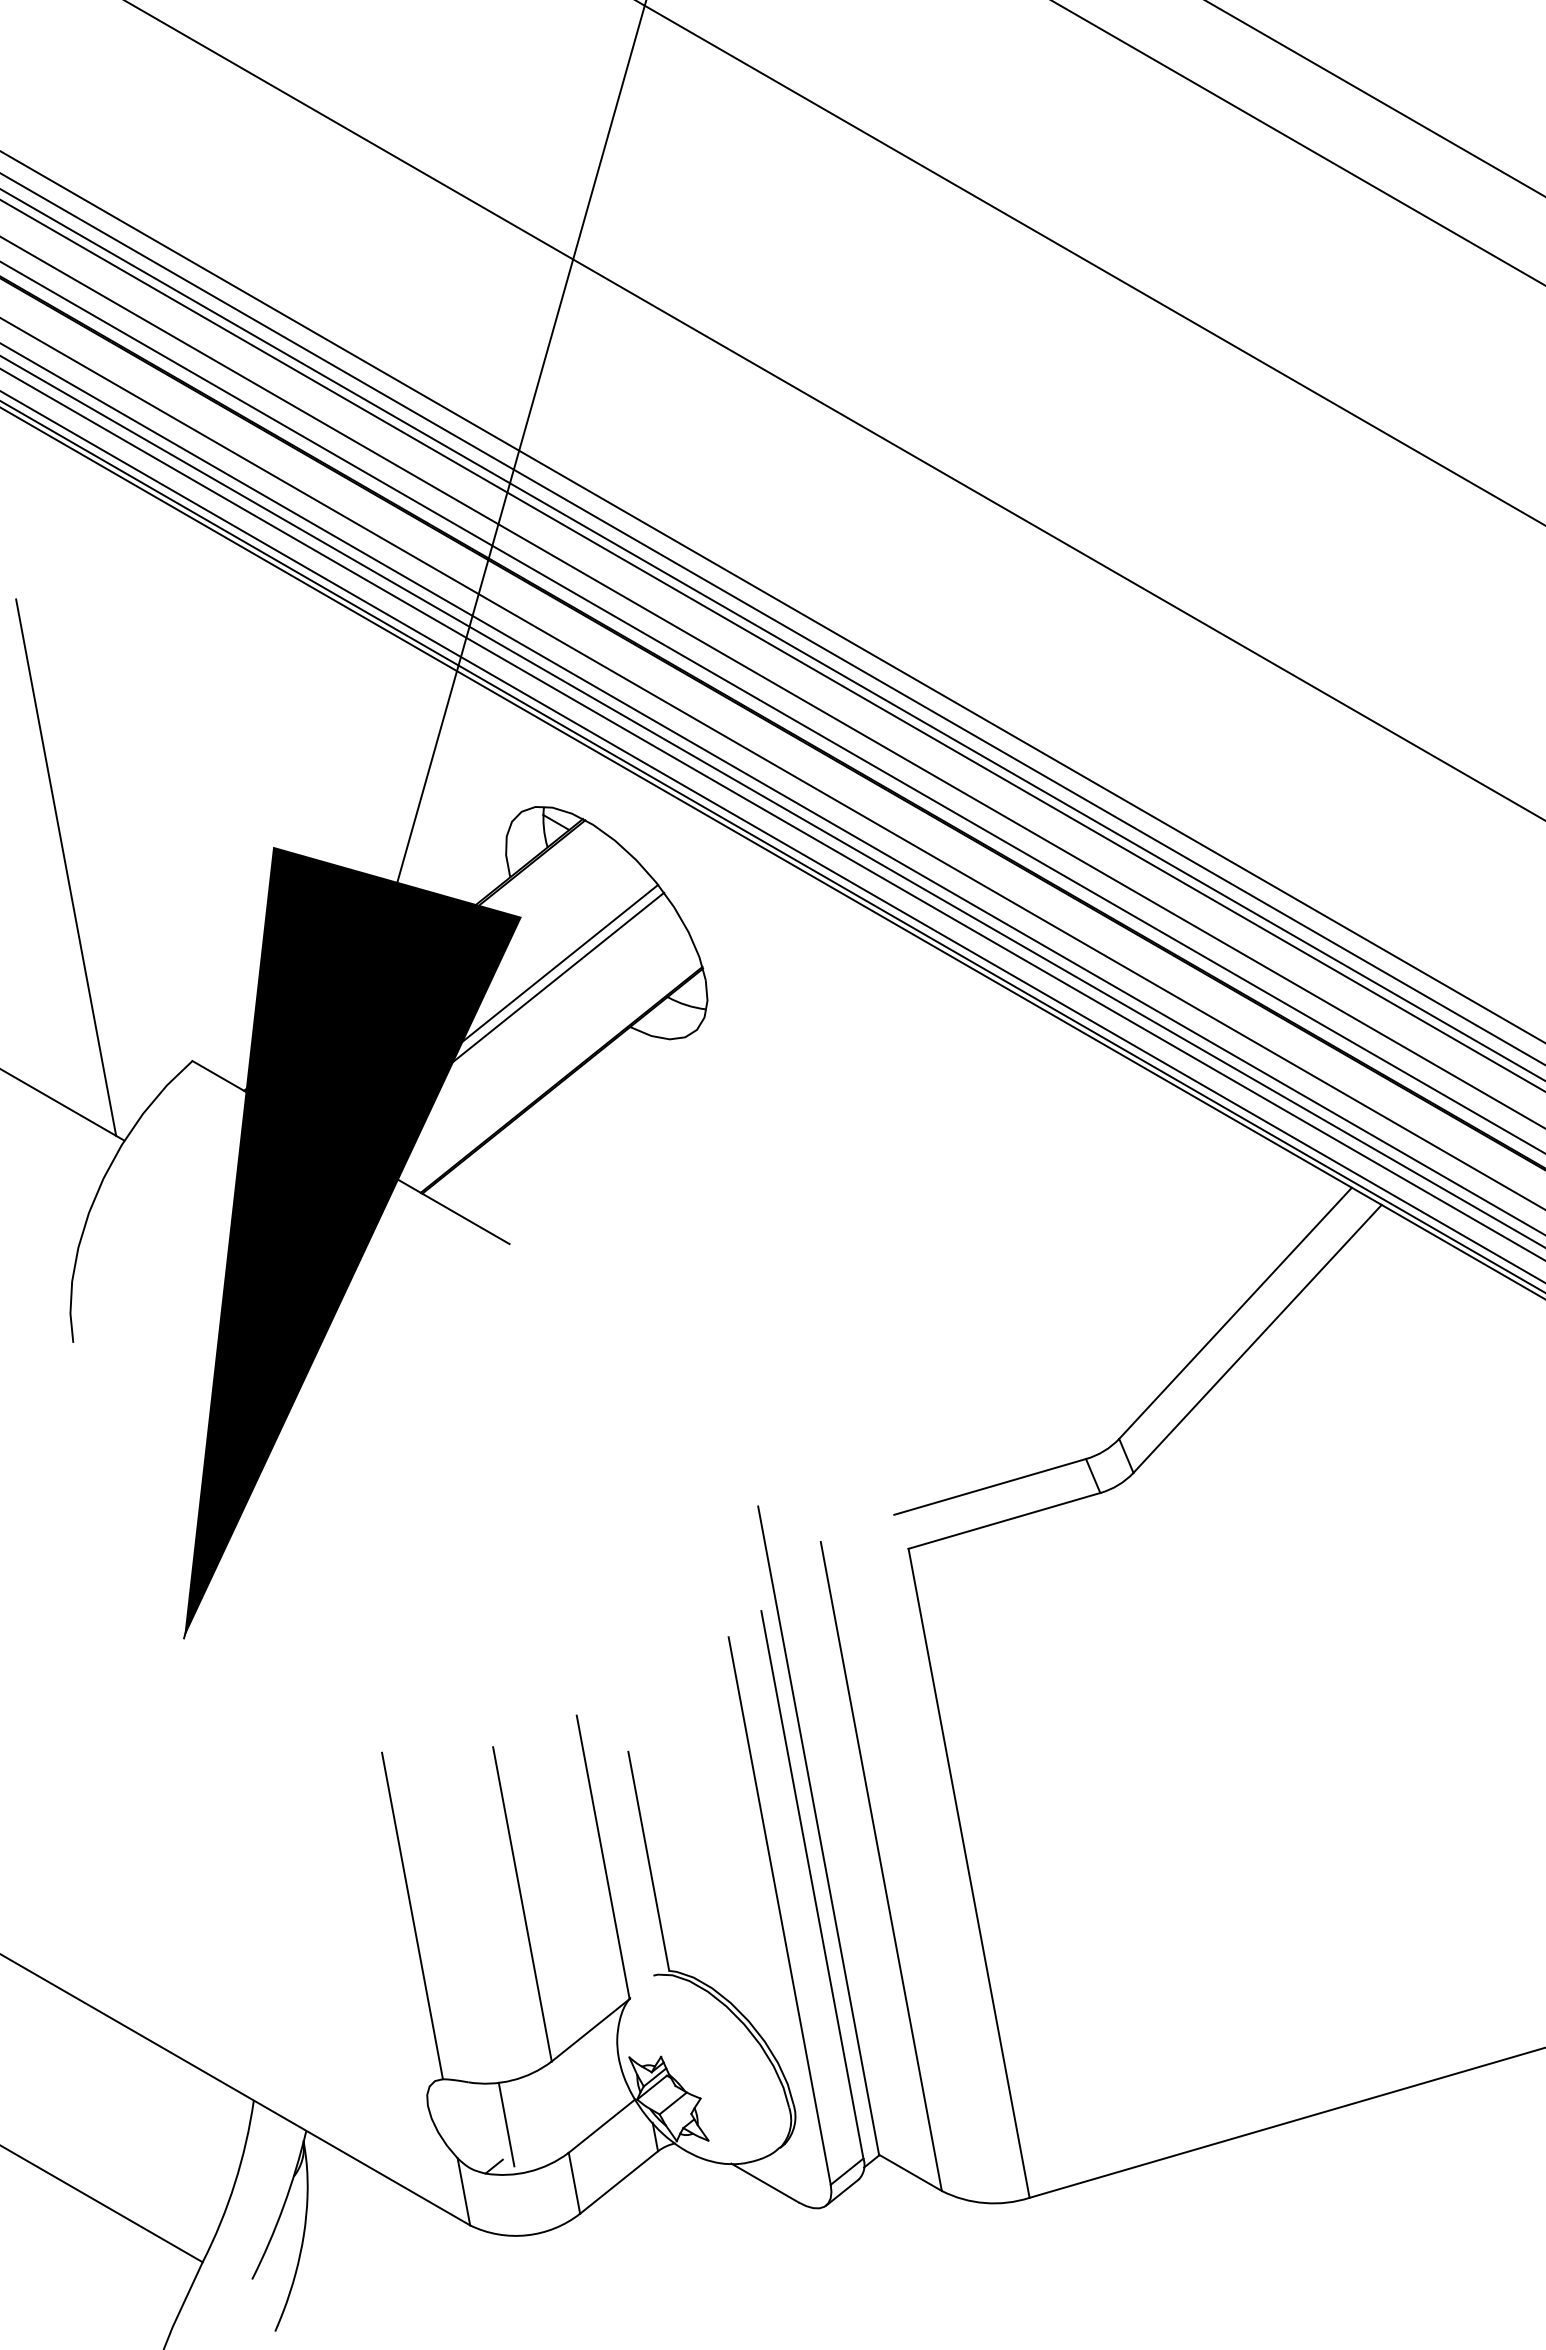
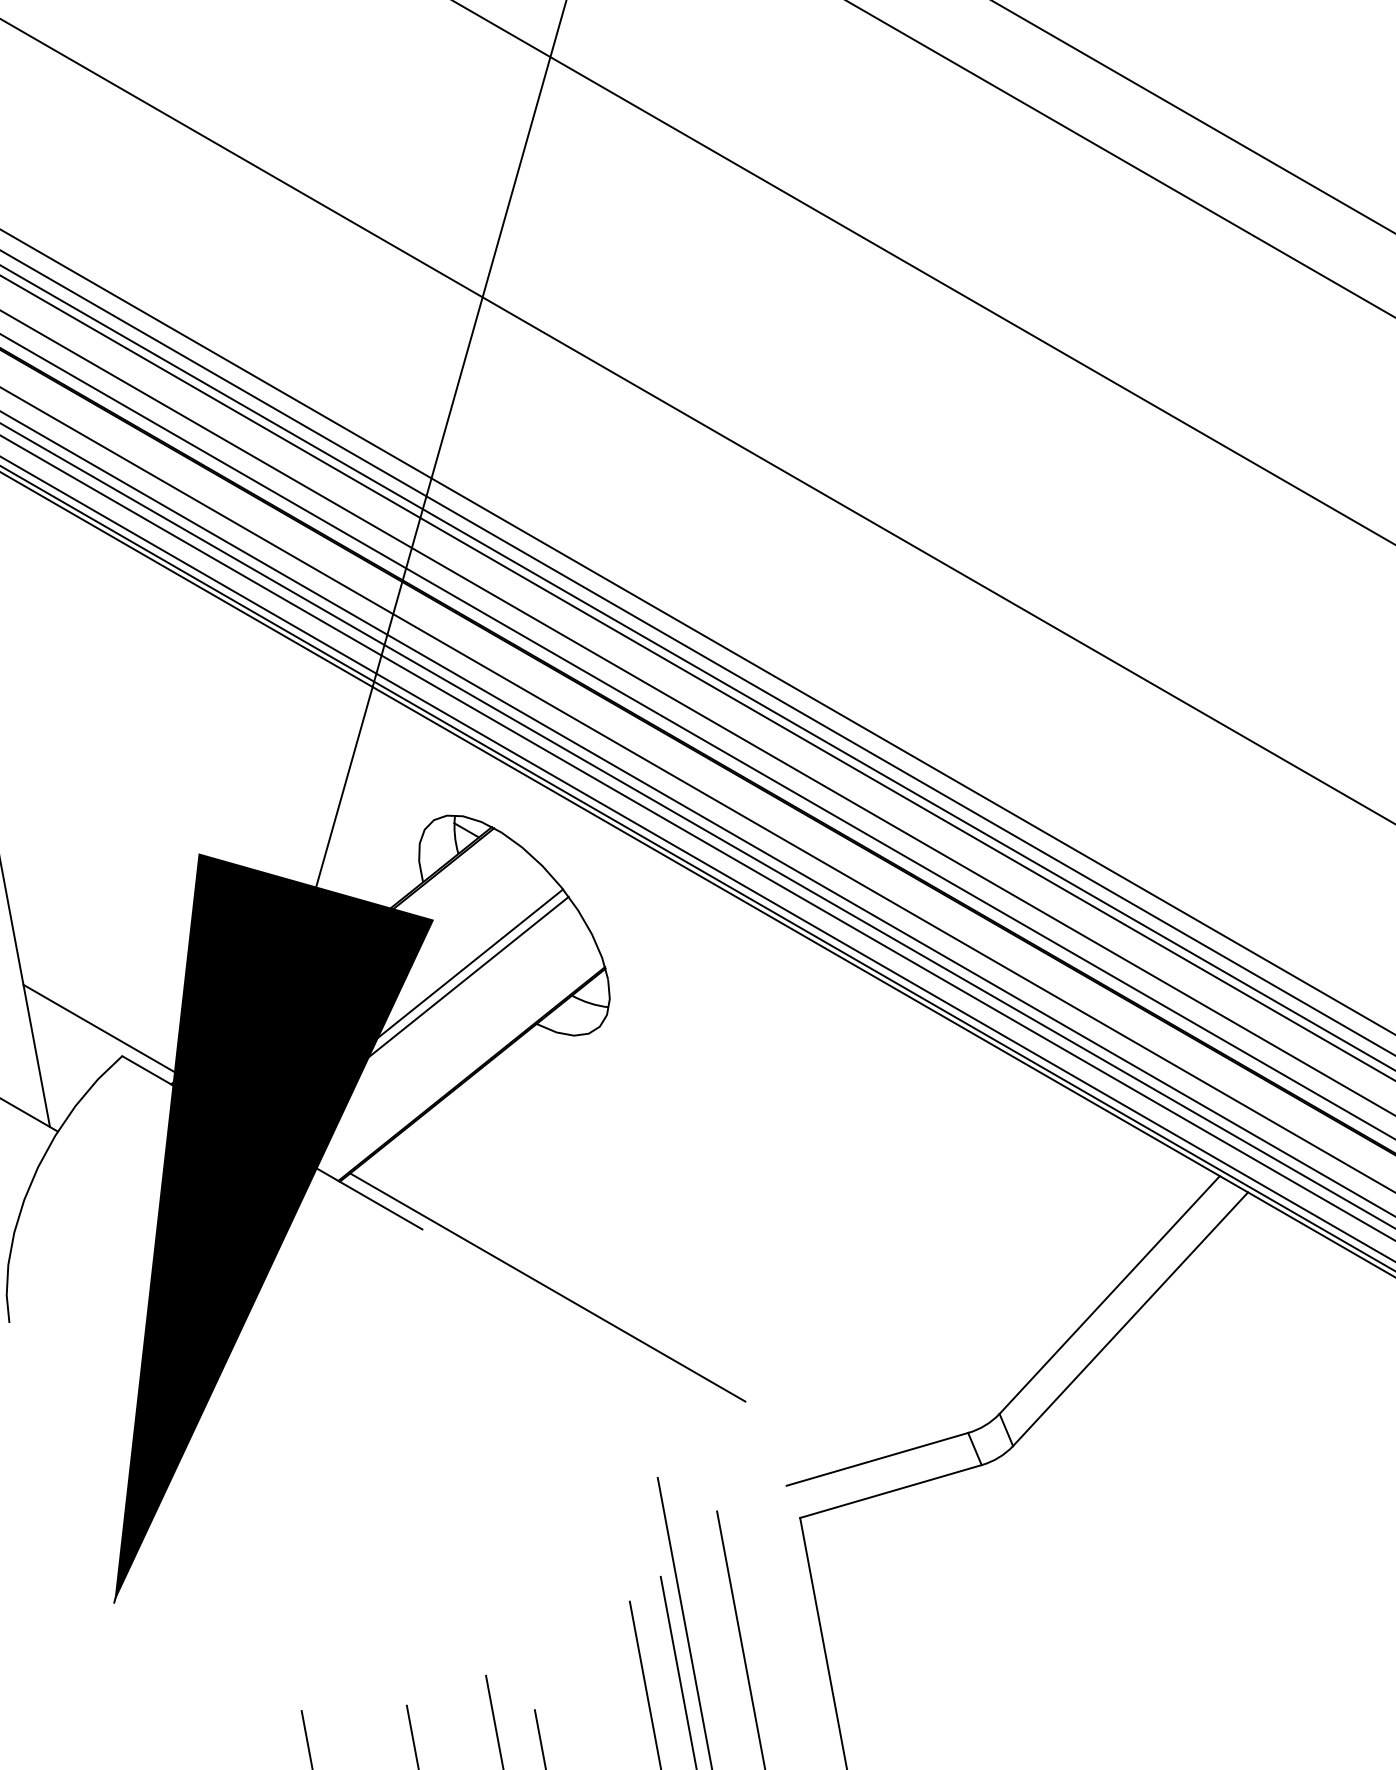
line: (171, 1033) -> (102, 1030), added
line: (641, 1304) -> (547, 1286), added

